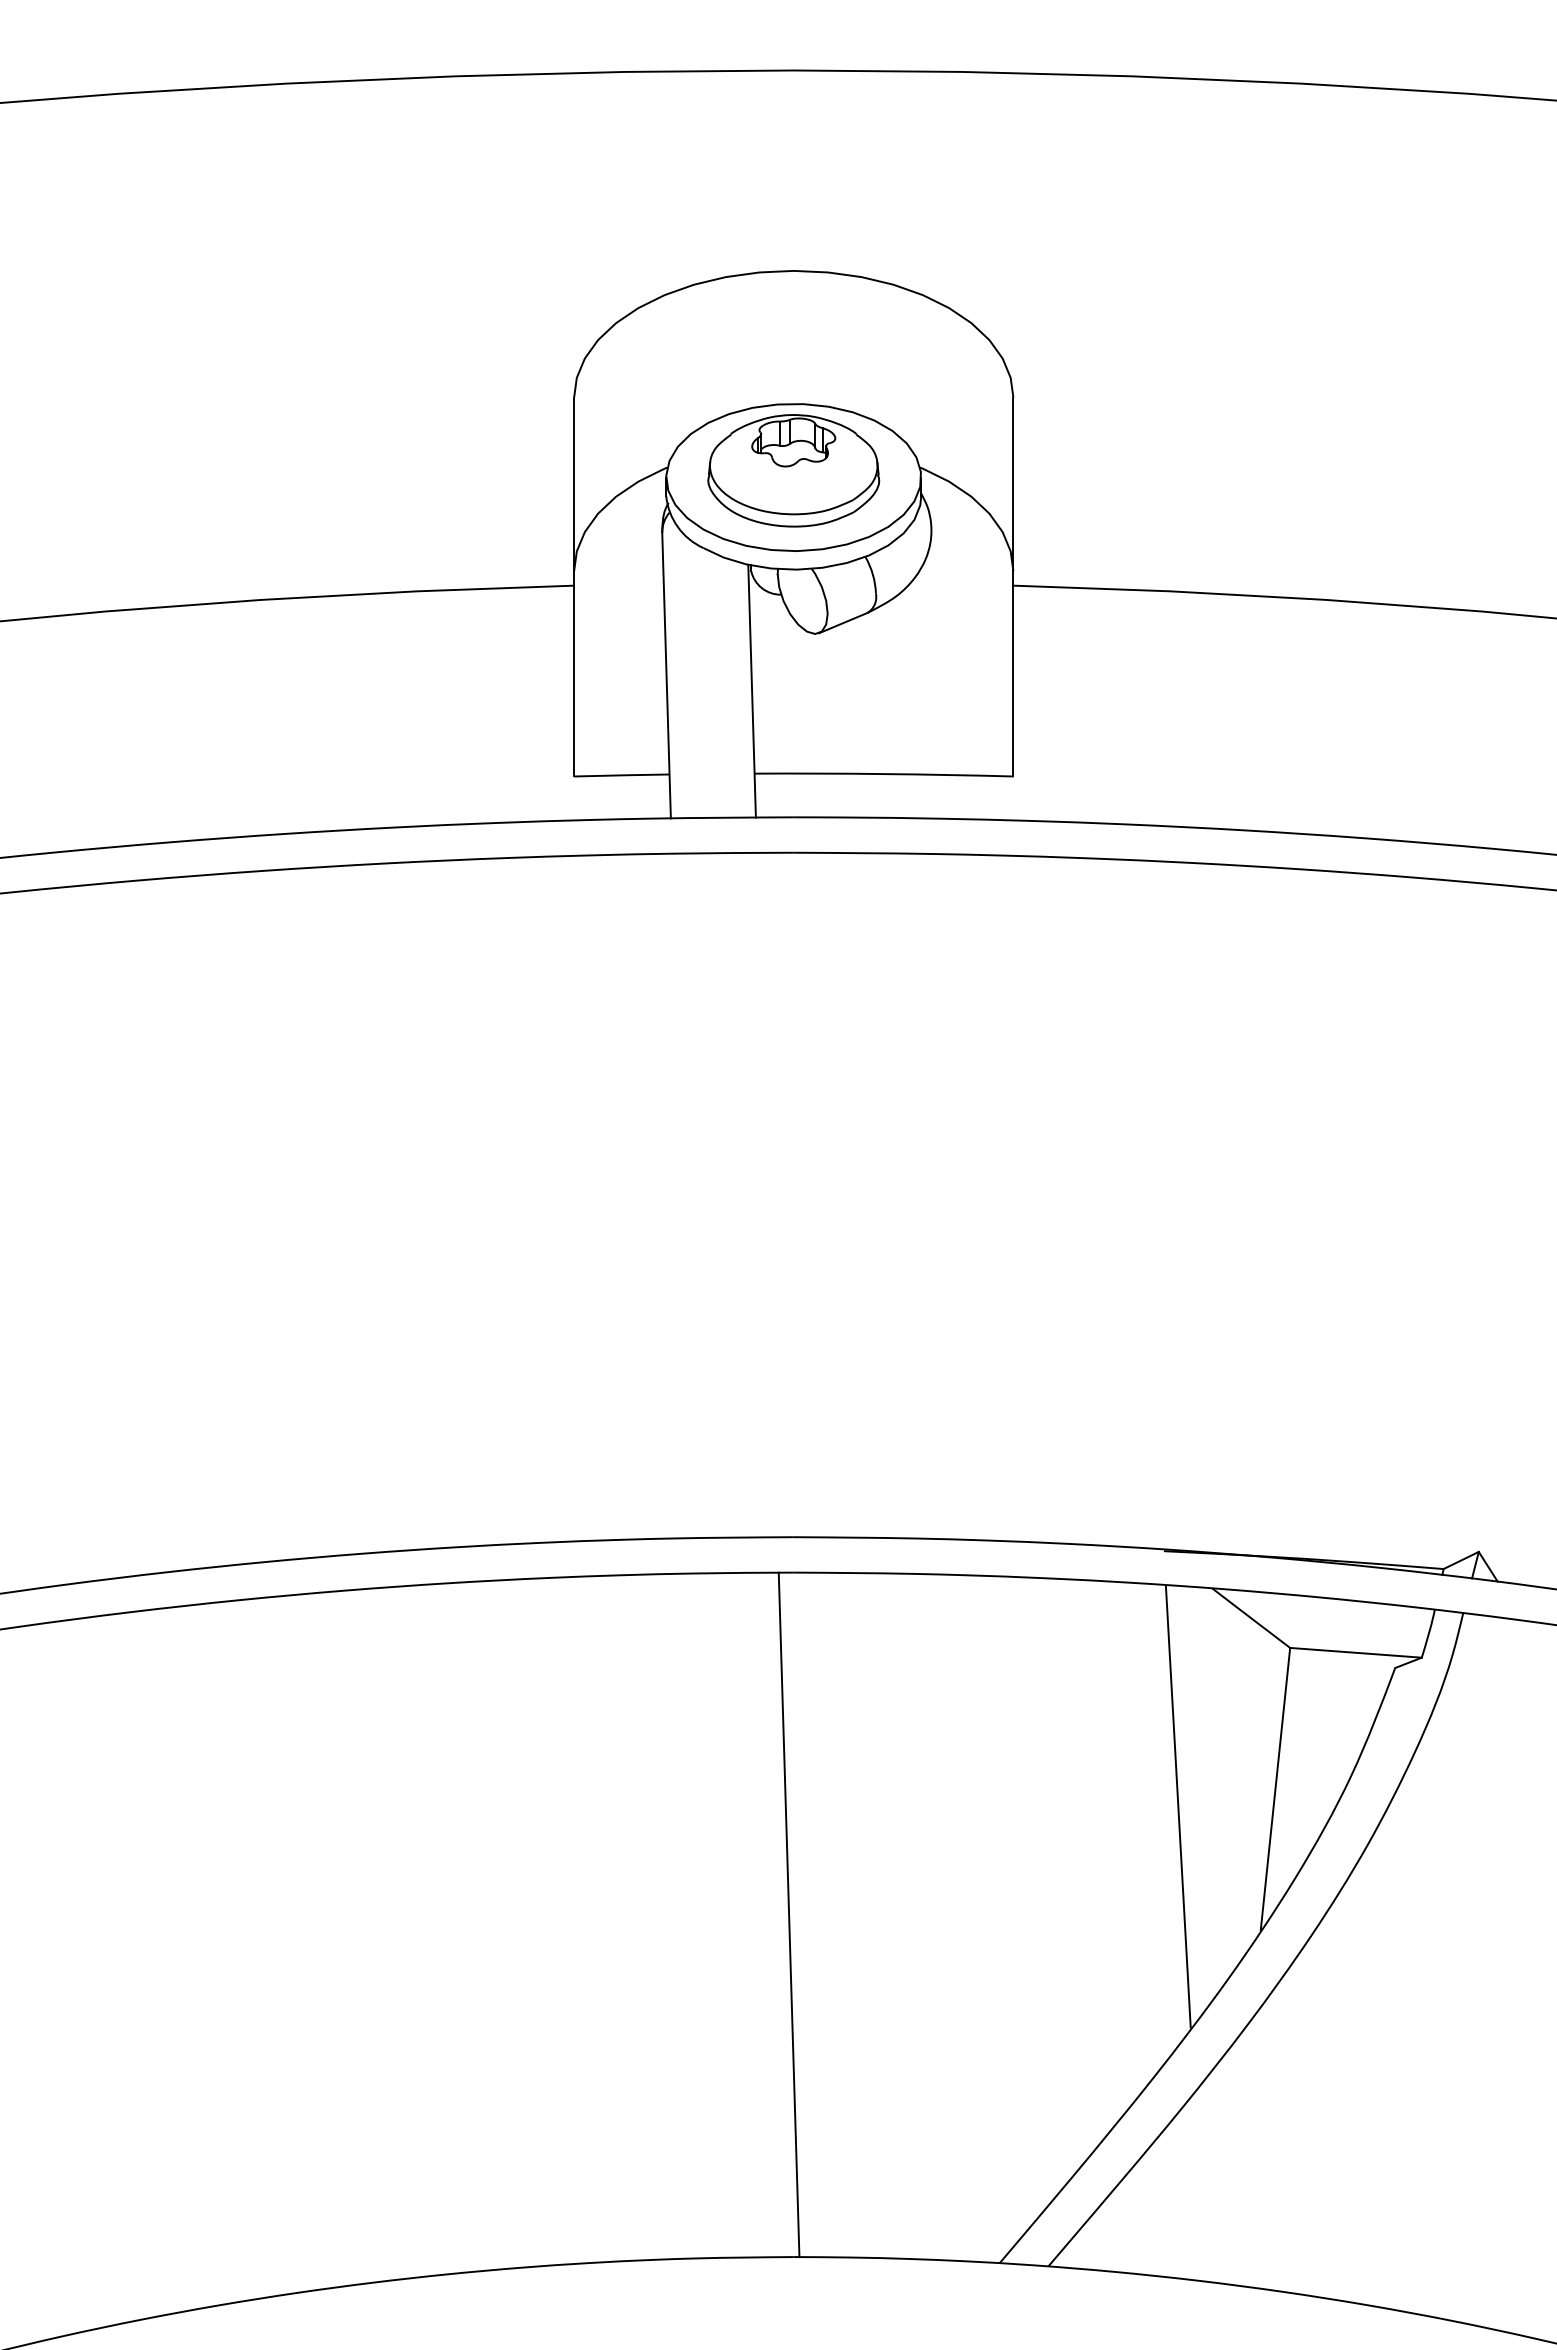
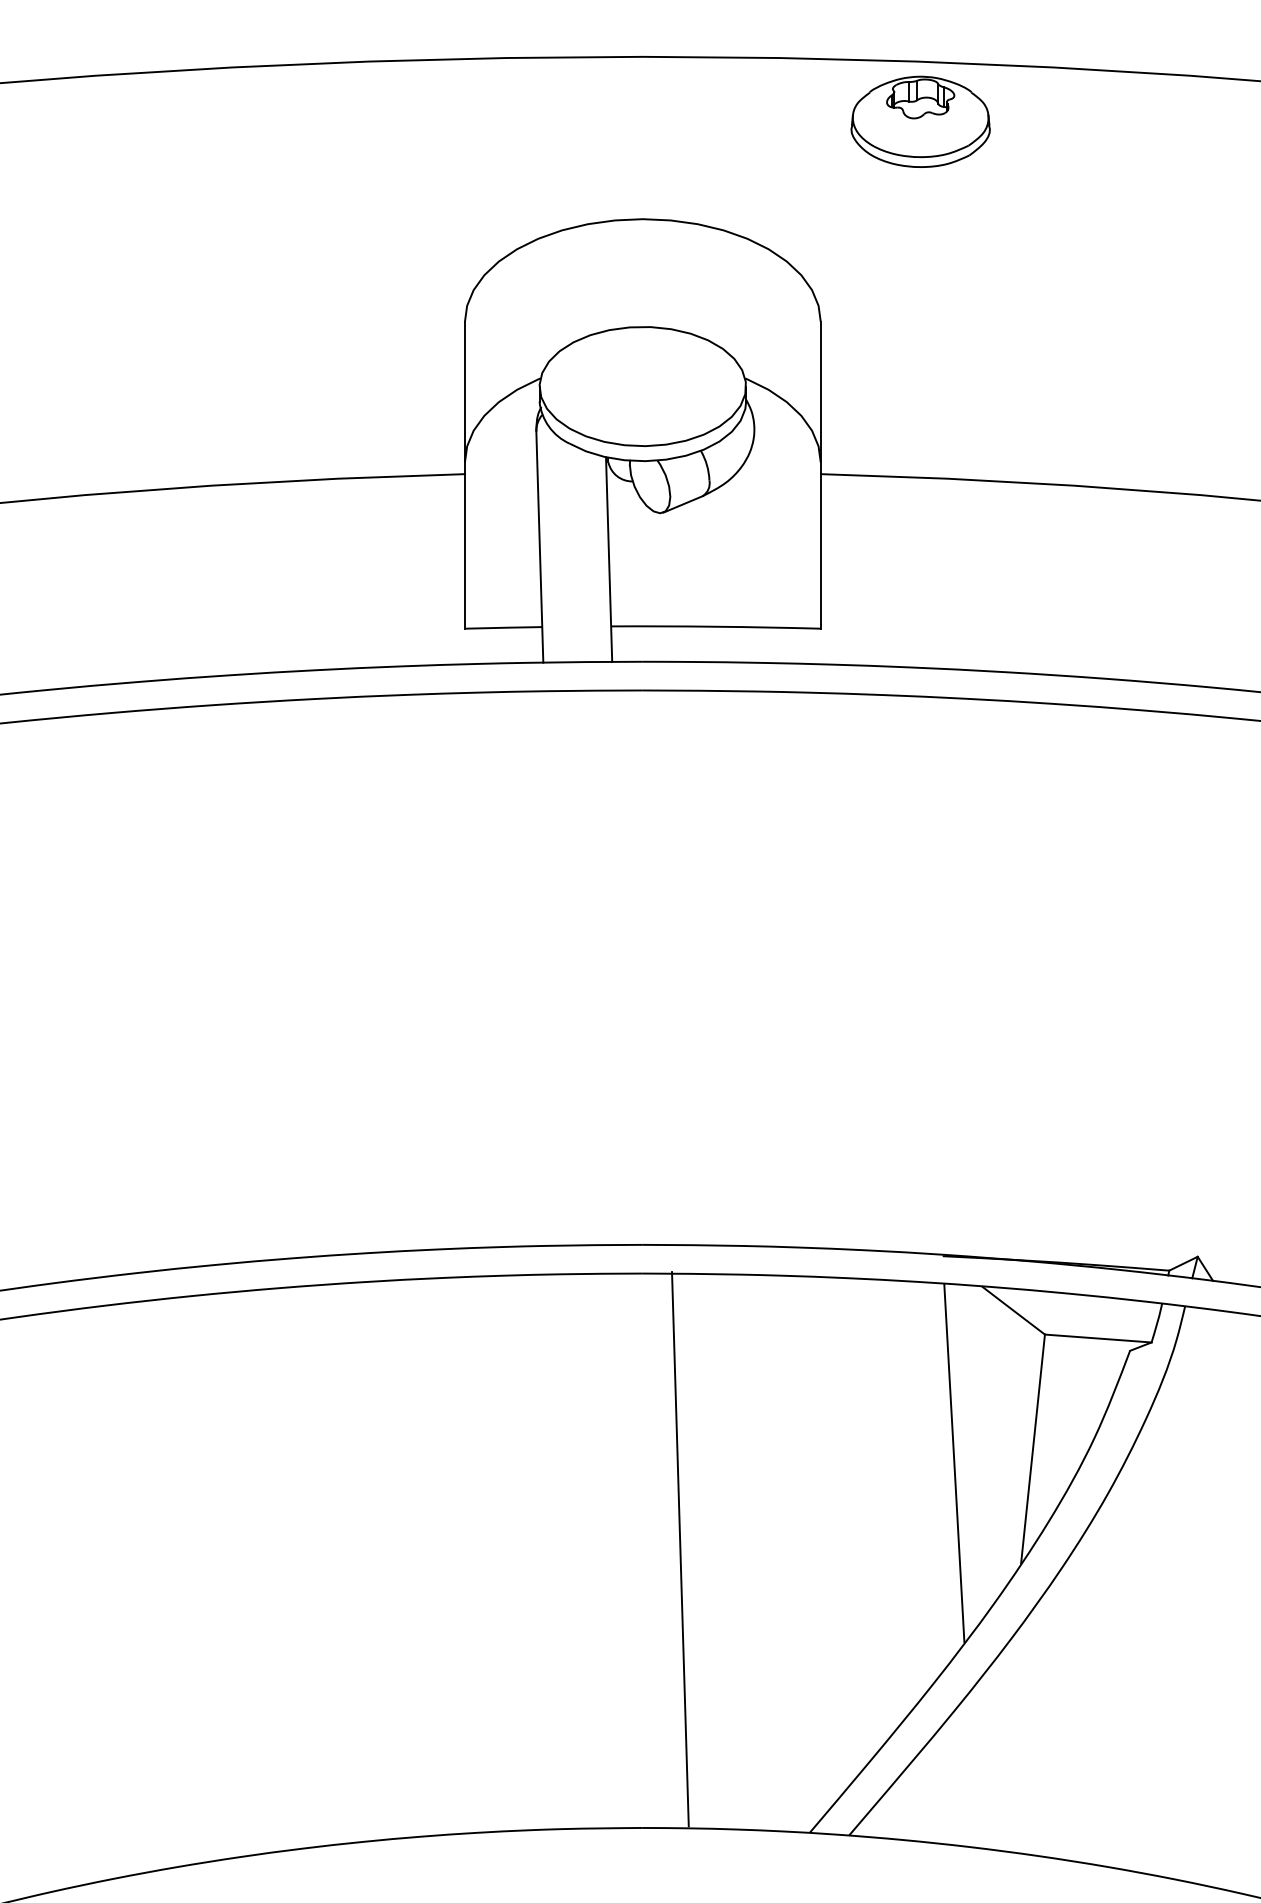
part: (793, 470) -> (920, 121), moved
line: (788, 1914) -> (679, 1548), moved

